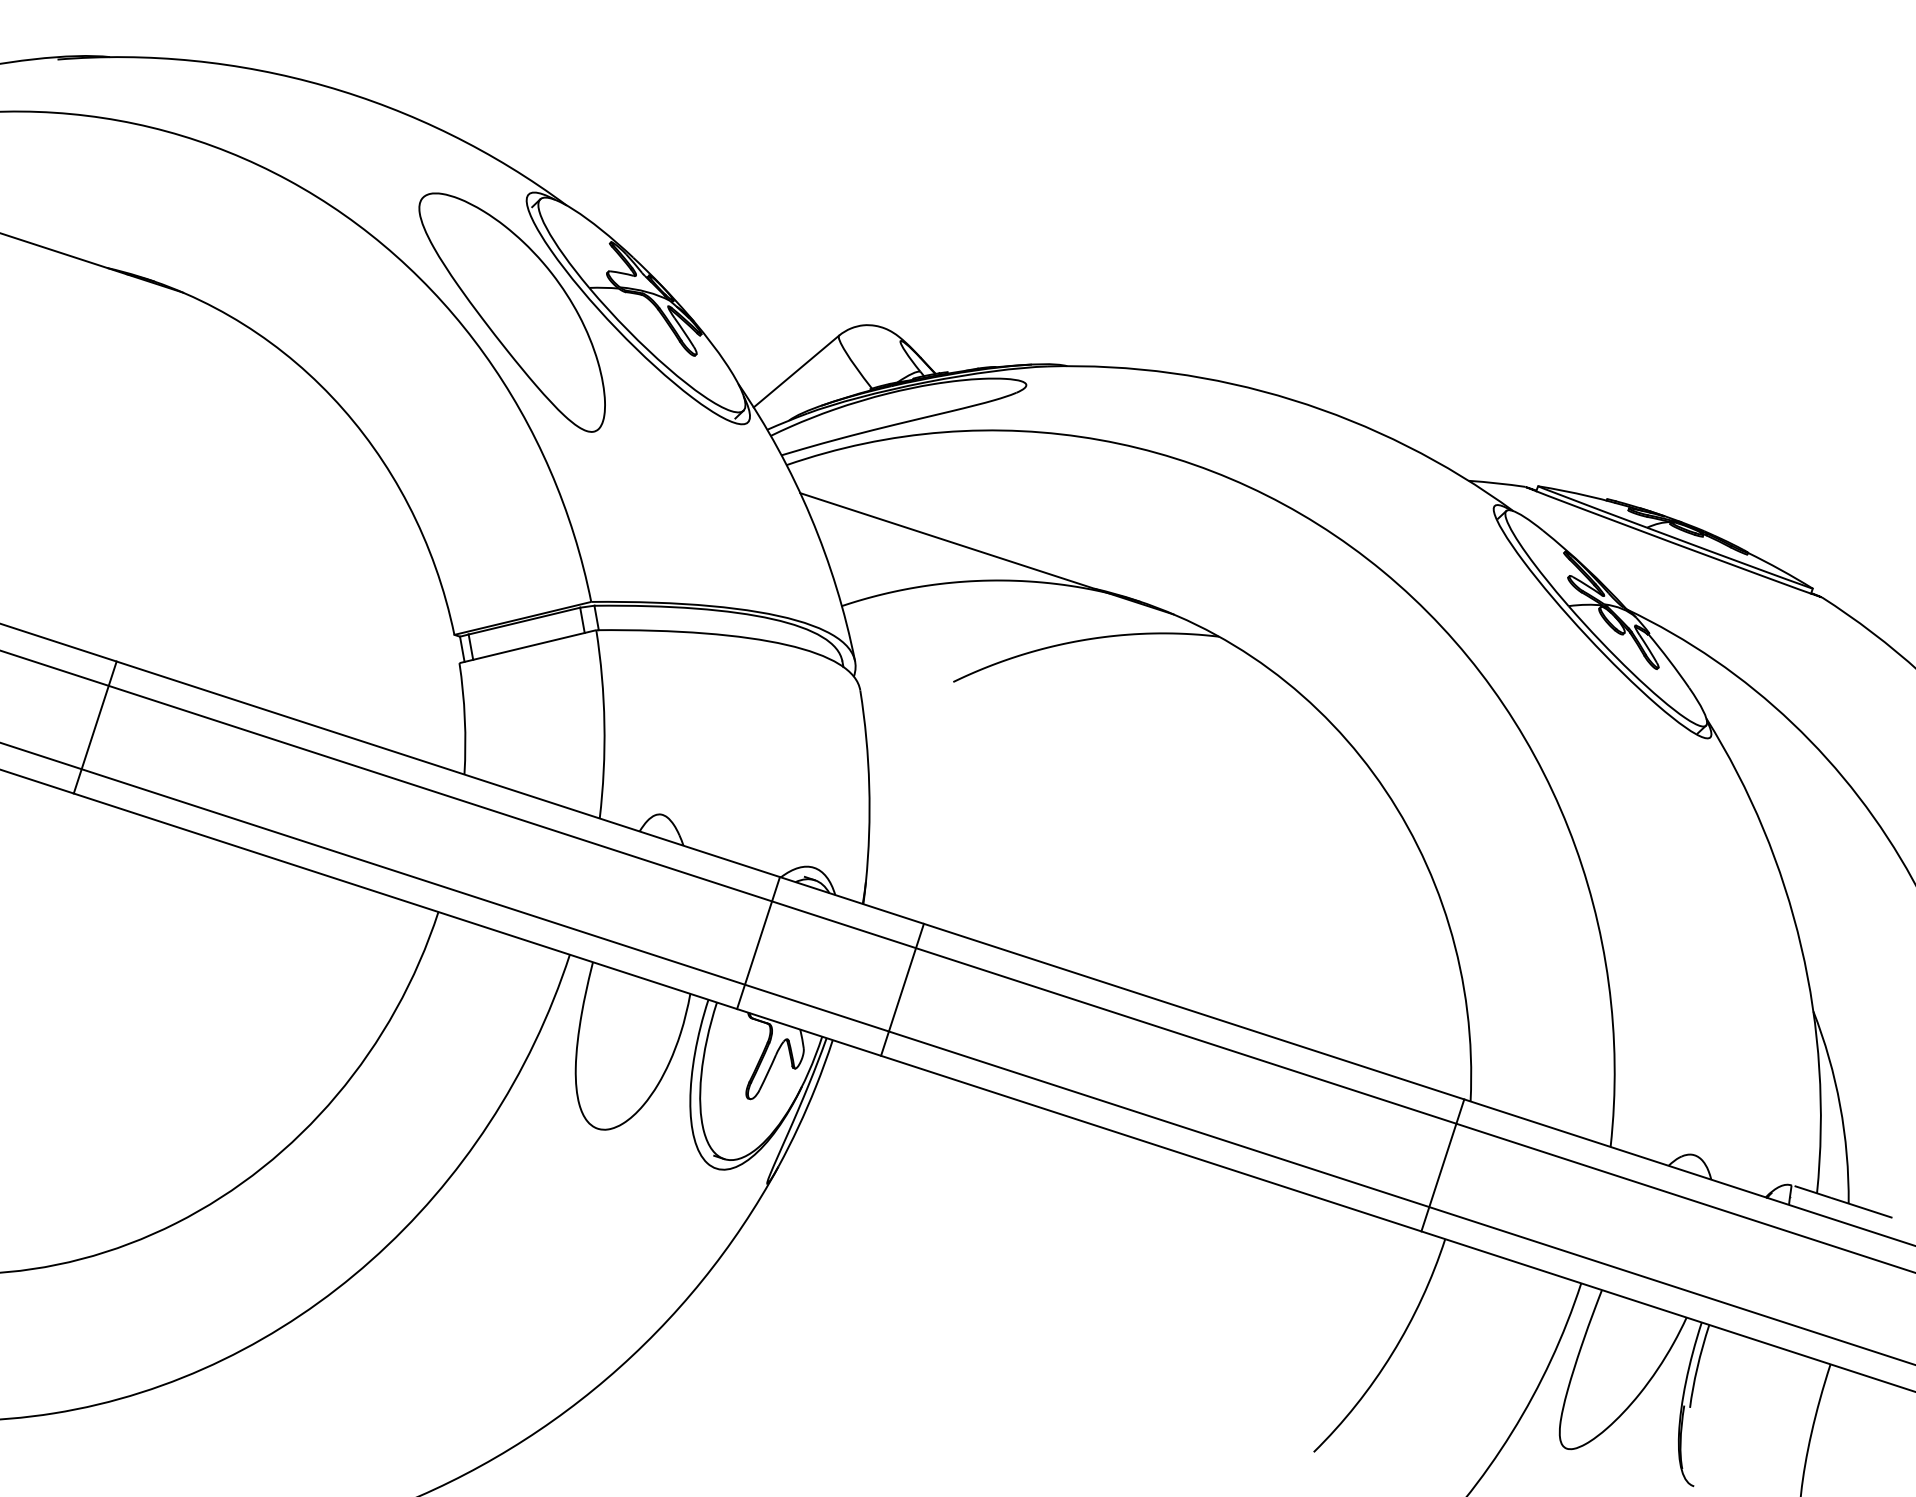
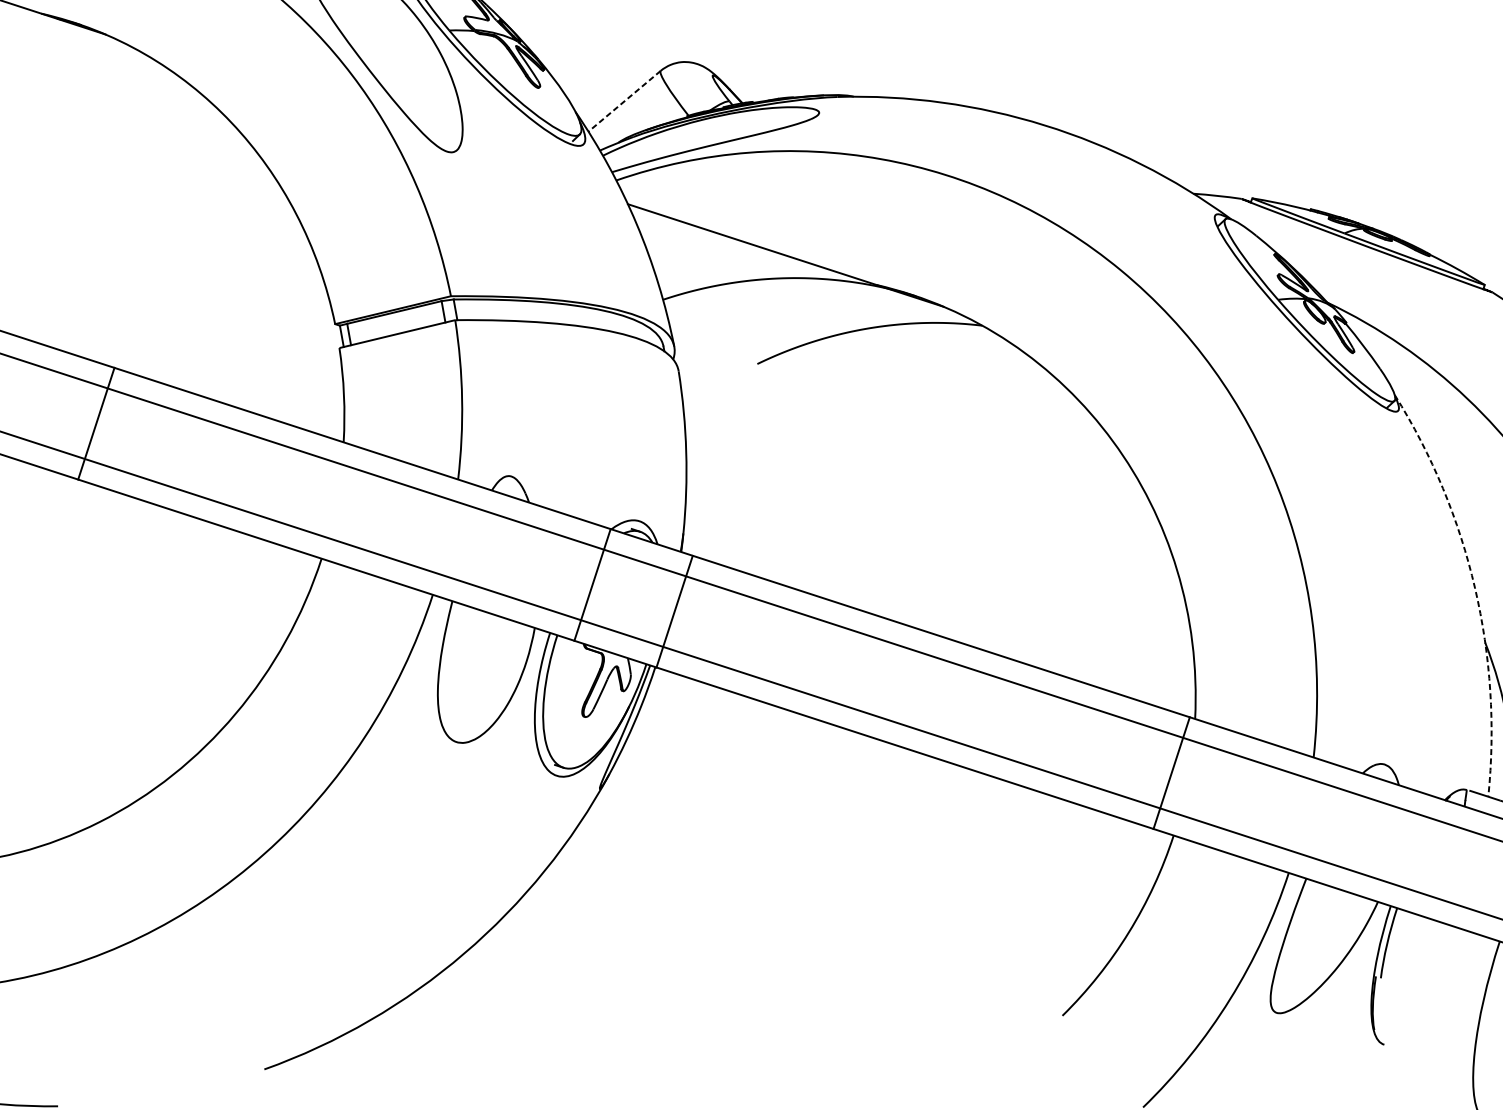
line: (796, 371) -> (624, 101), solid -> dashed
line: (94, 727) -> (95, 423), moved
arc: (1801, 946) -> (1475, 587), solid -> dashed
line: (902, 989) -> (674, 611), moved

